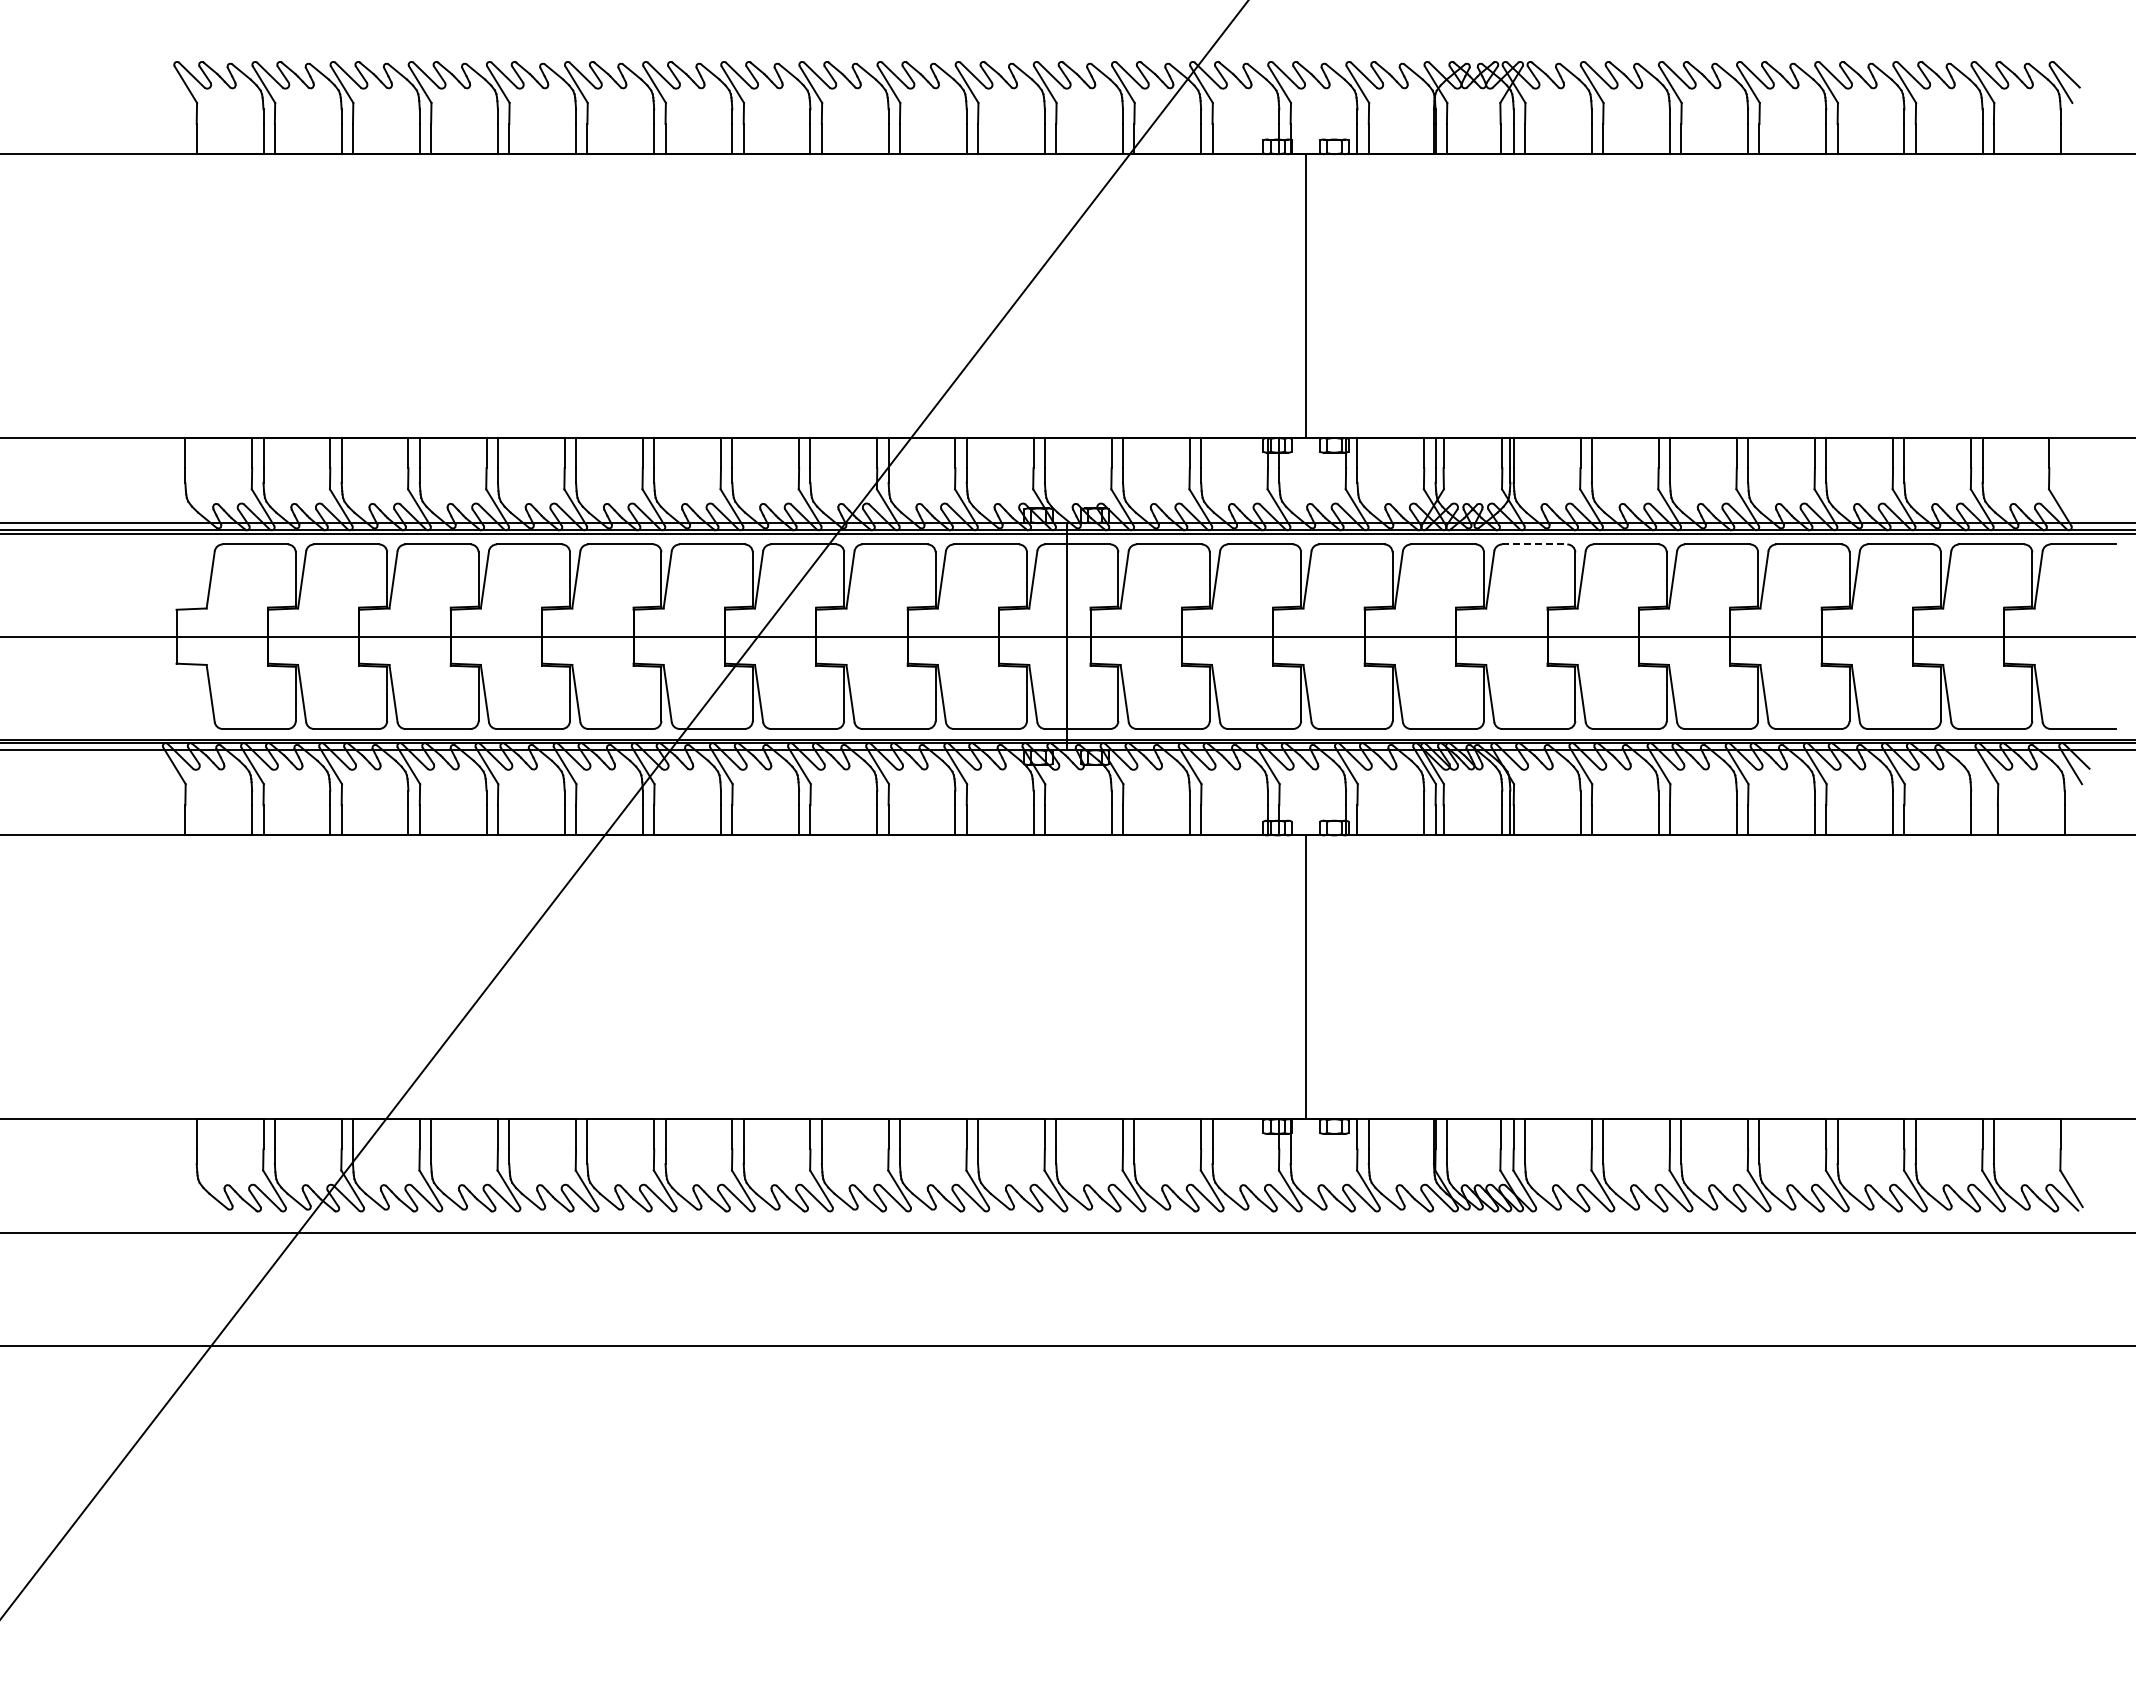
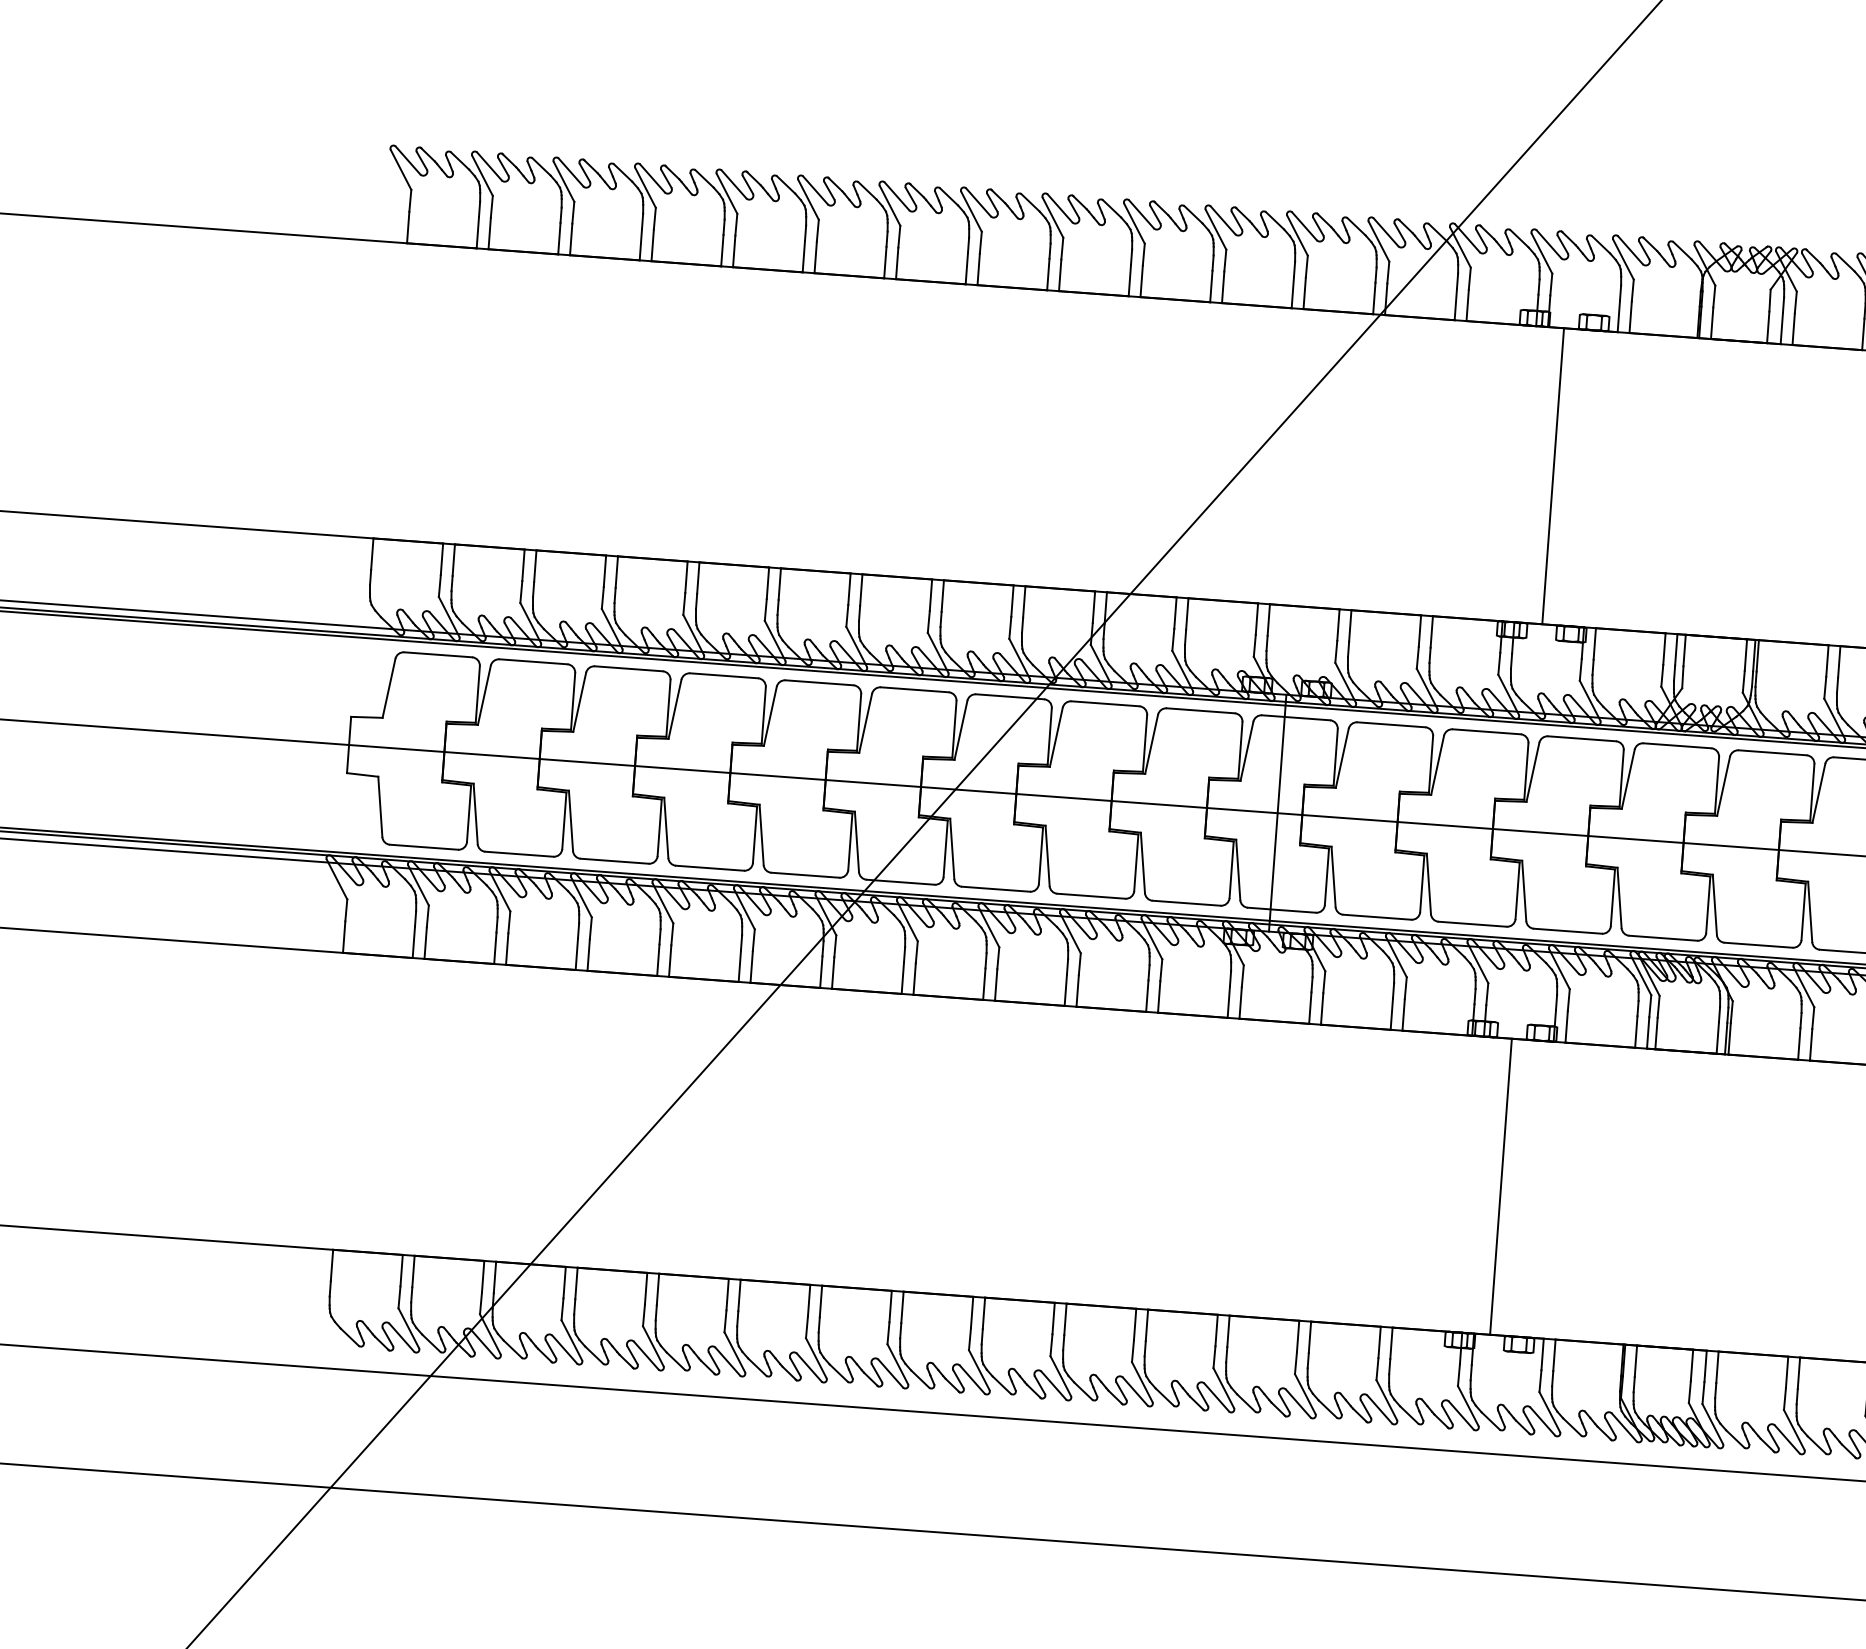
line: (1534, 544) -> (1772, 752), dashed -> solid

